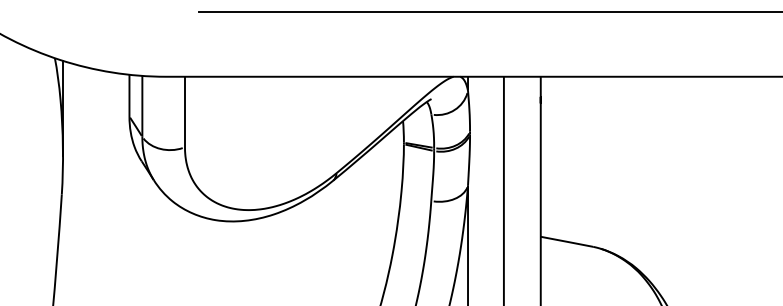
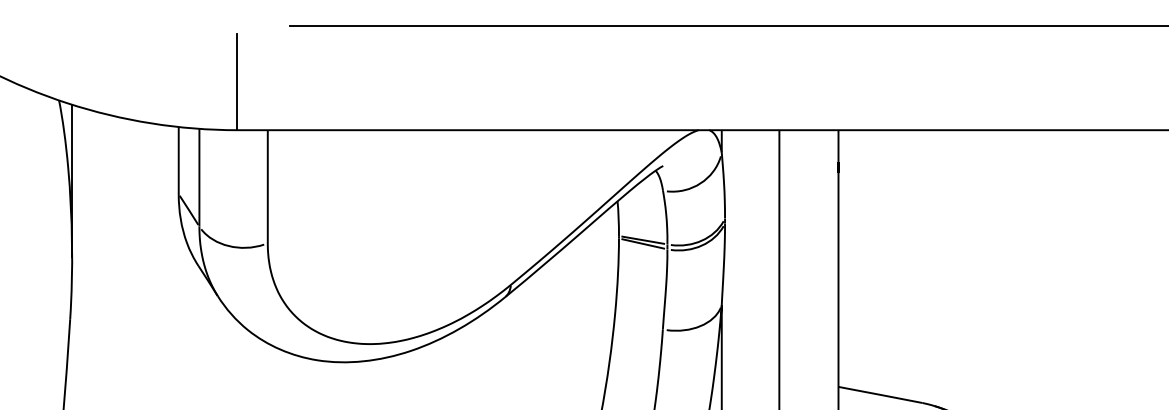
line: (165, 46) -> (236, 81), added

